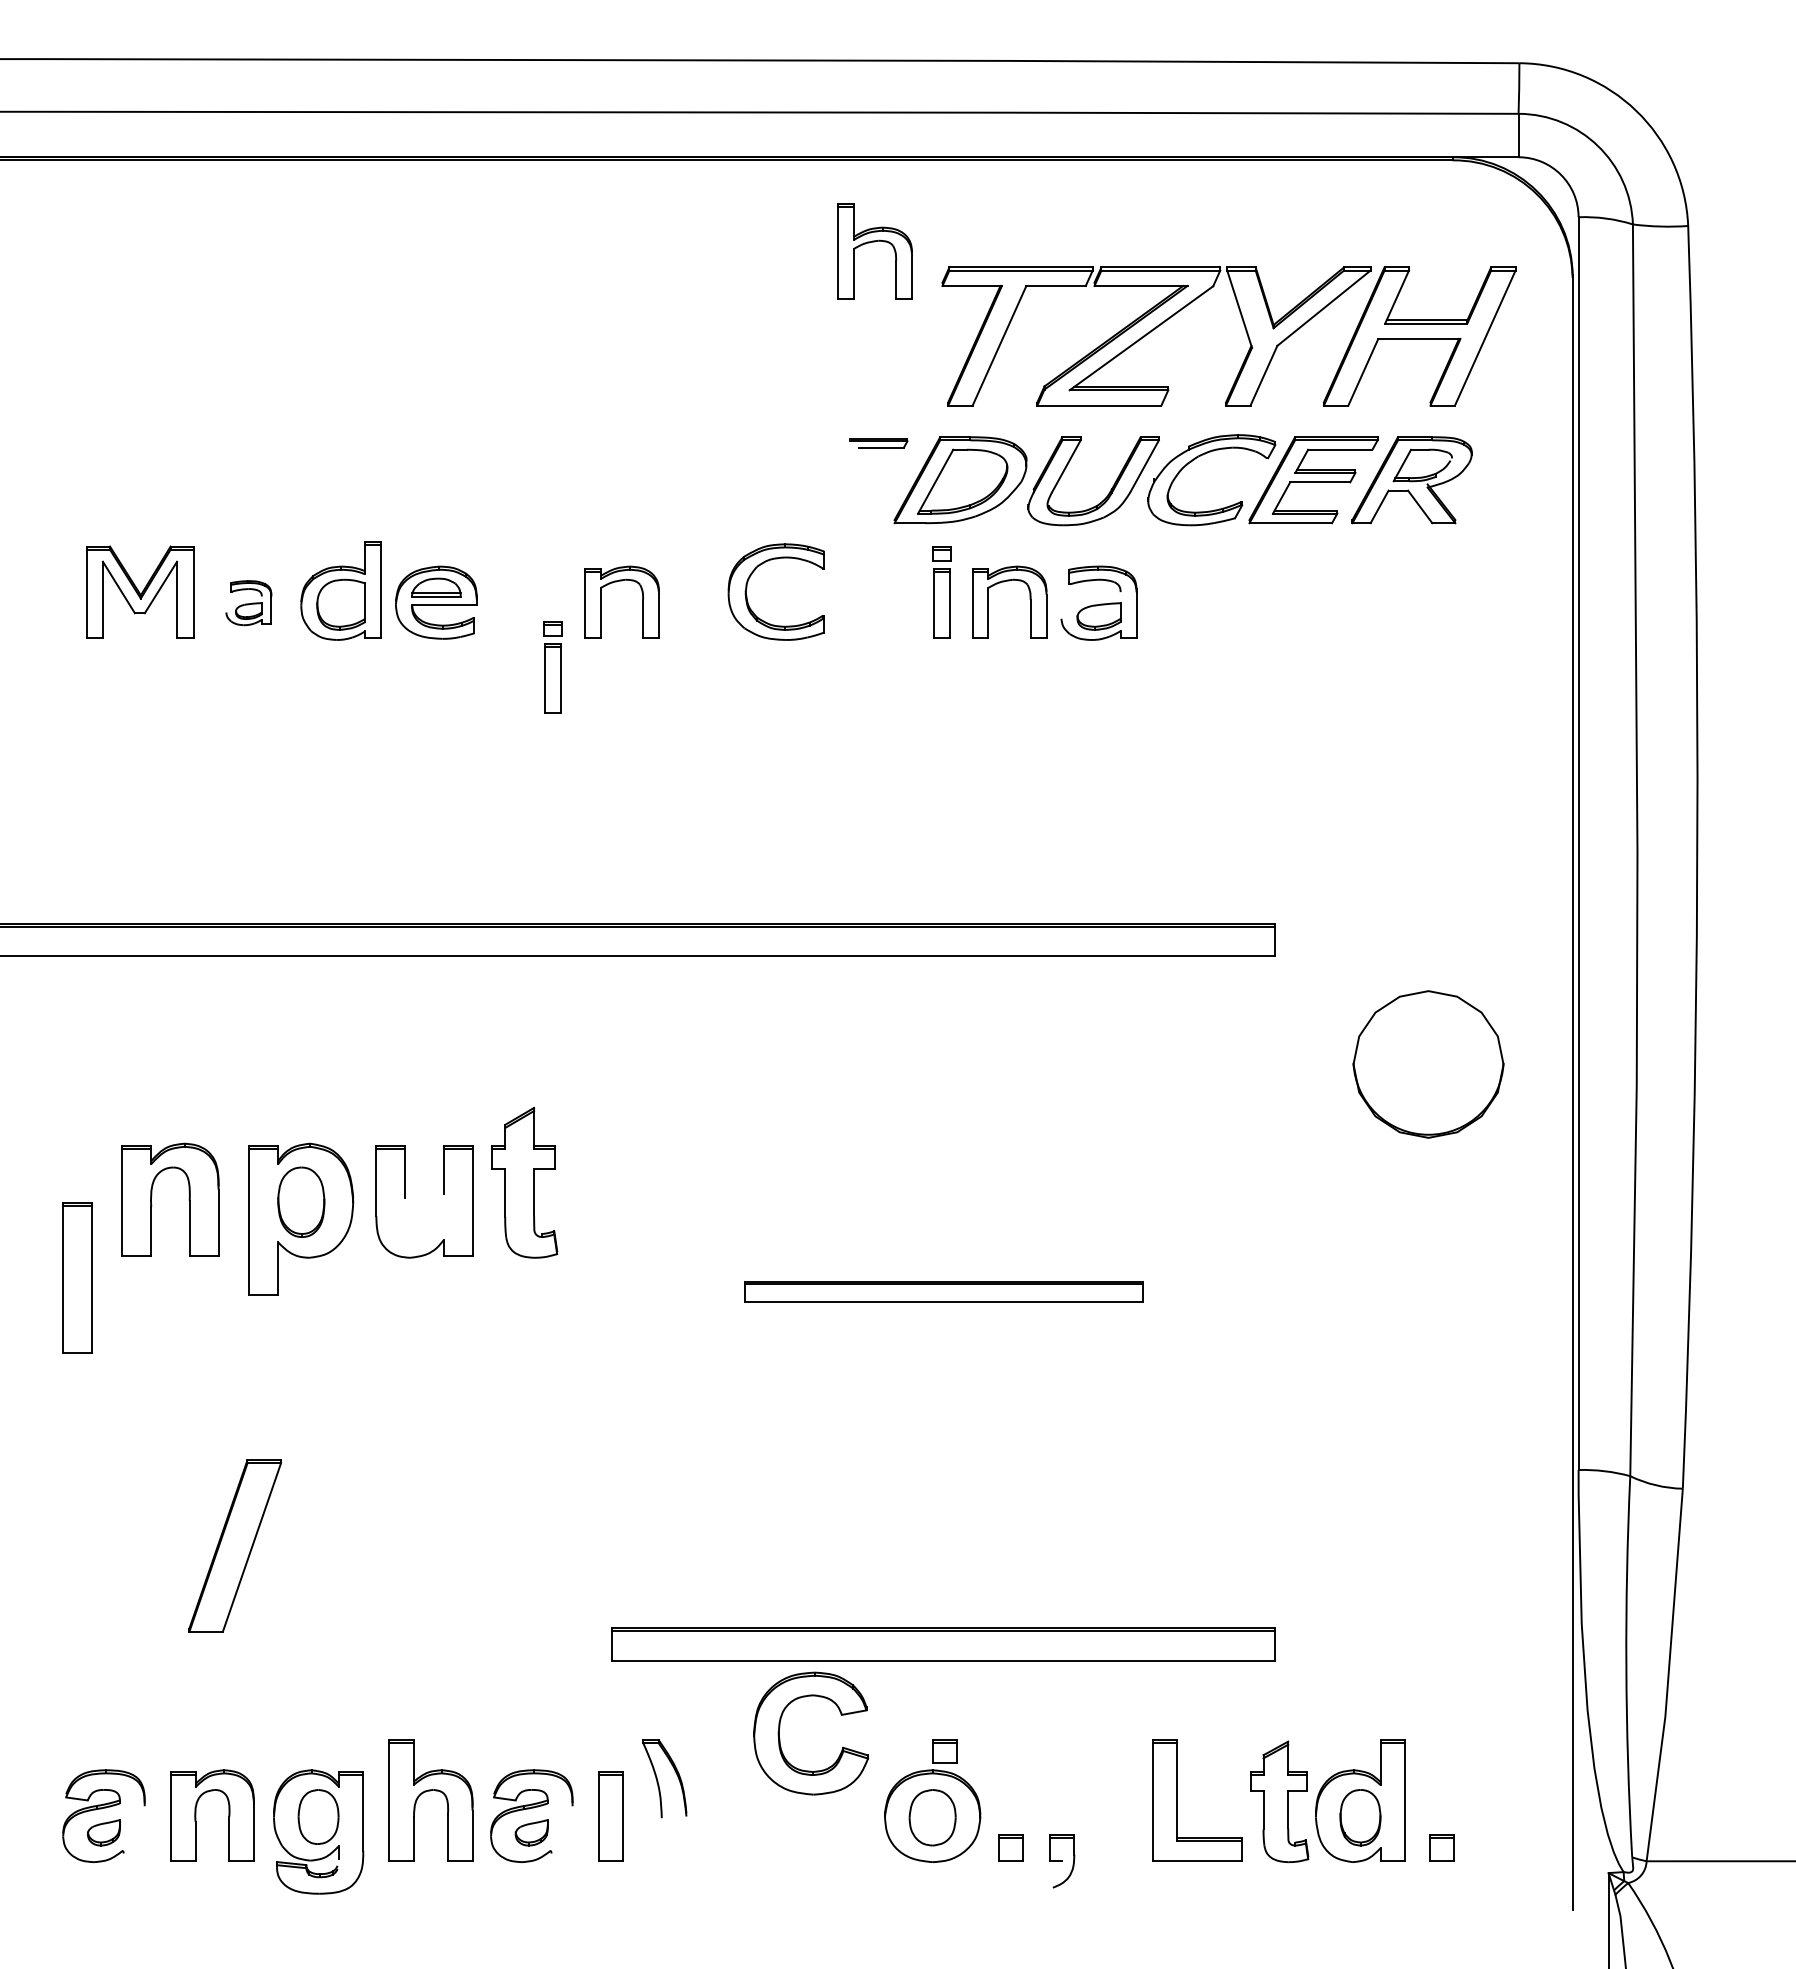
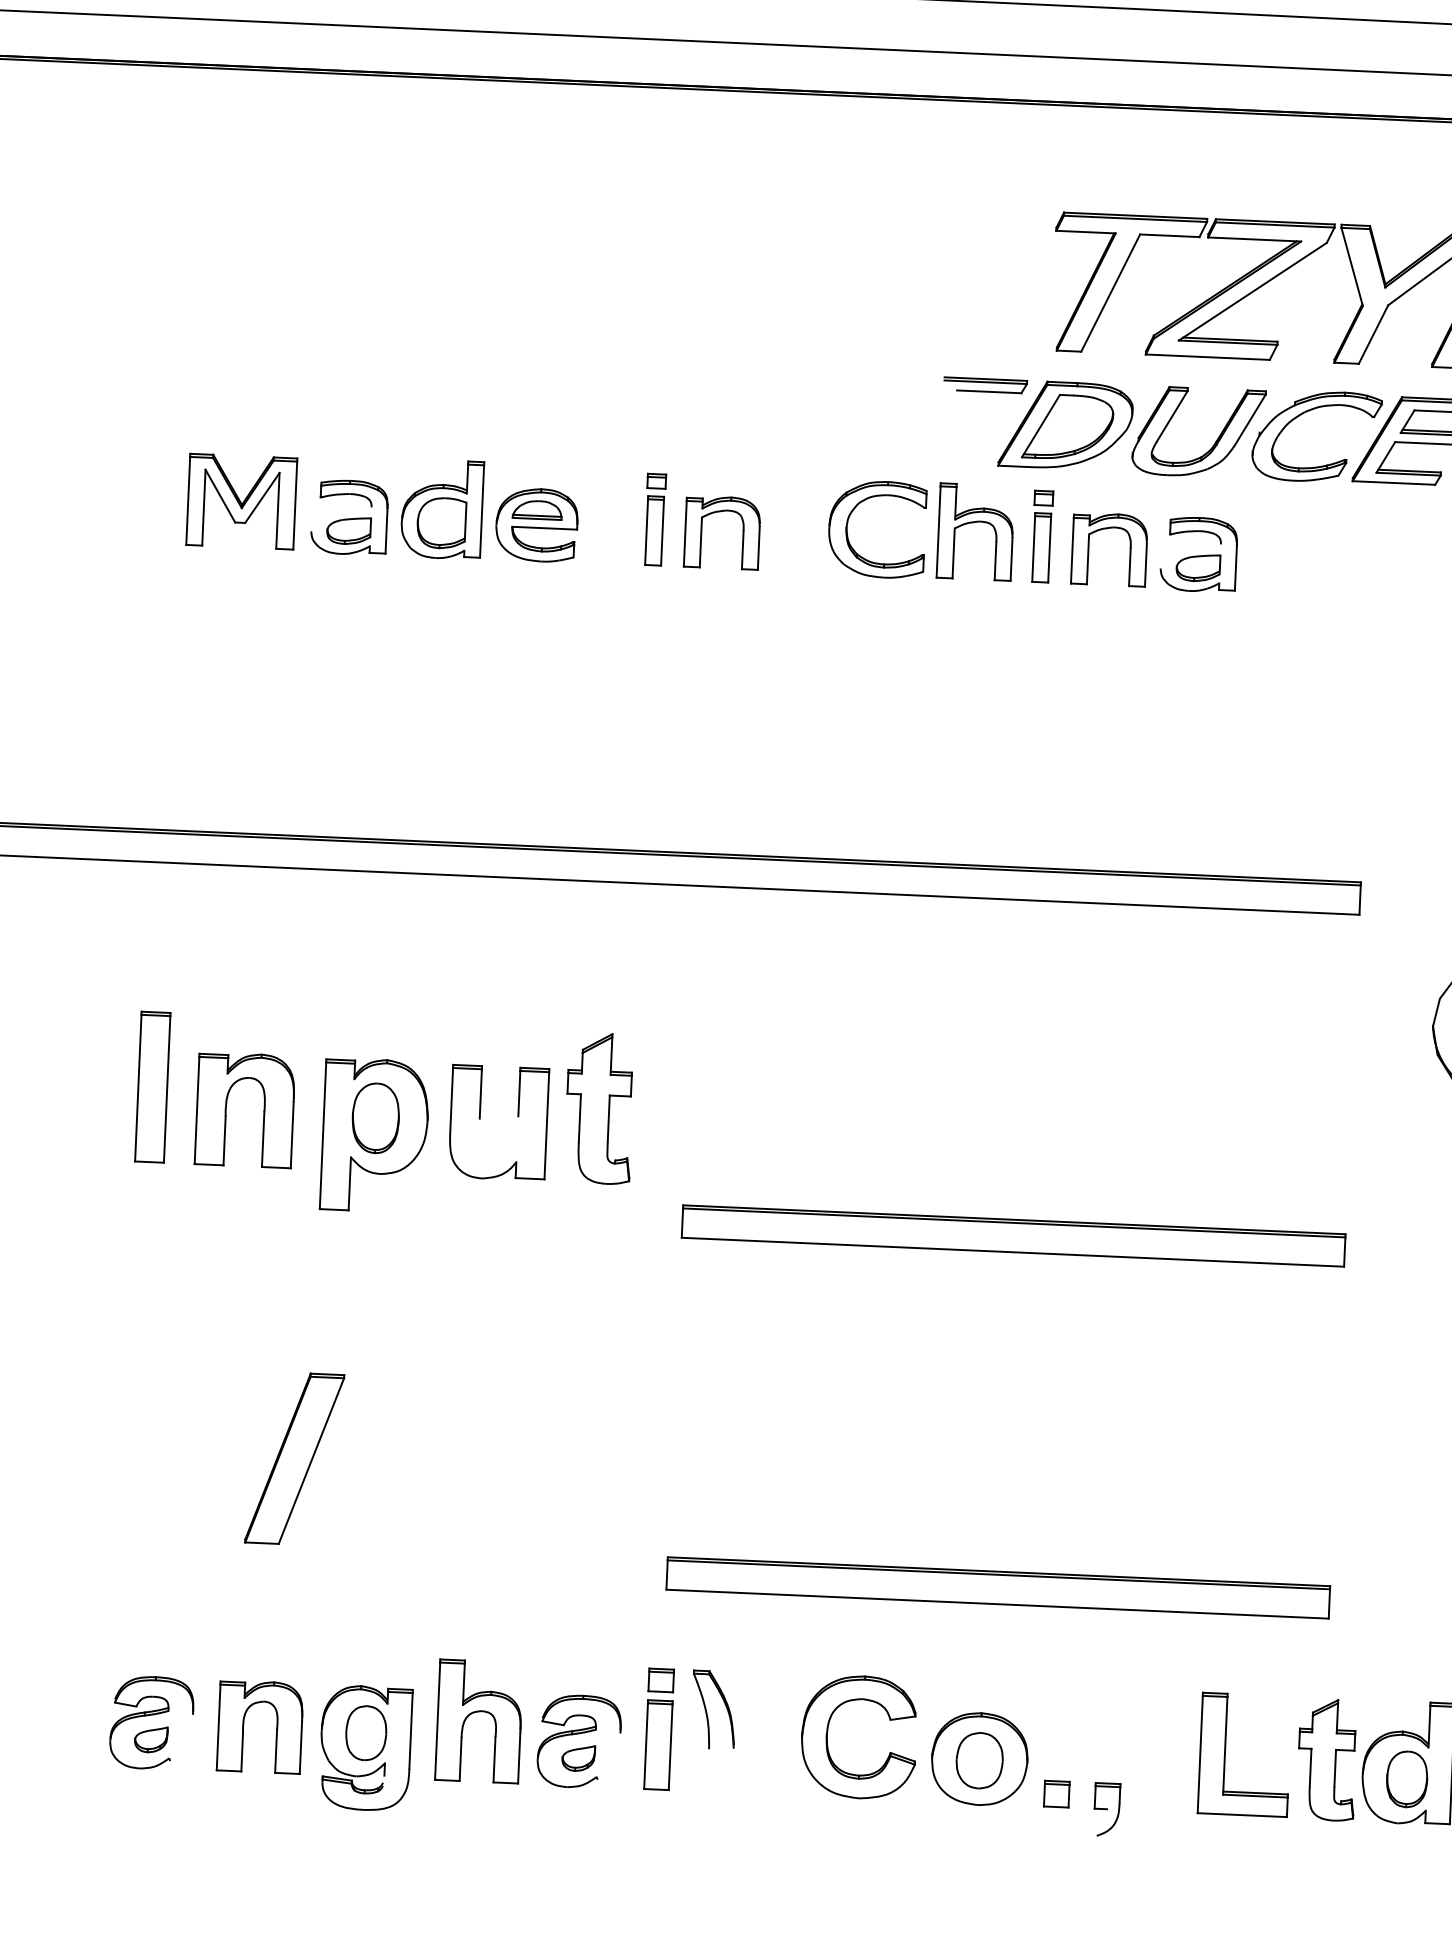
part: (874, 242) -> (975, 523), moved
part: (878, 443) -> (985, 385), size x1.43
part: (248, 602) -> (349, 516), size x1.67
part: (552, 667) -> (654, 520), moved
part: (77, 1277) -> (153, 1086), moved
part: (943, 1291) -> (1013, 1235), size x1.67
part: (780, 1738) -> (828, 1740), moved
part: (944, 1751) -> (660, 1680), moved

